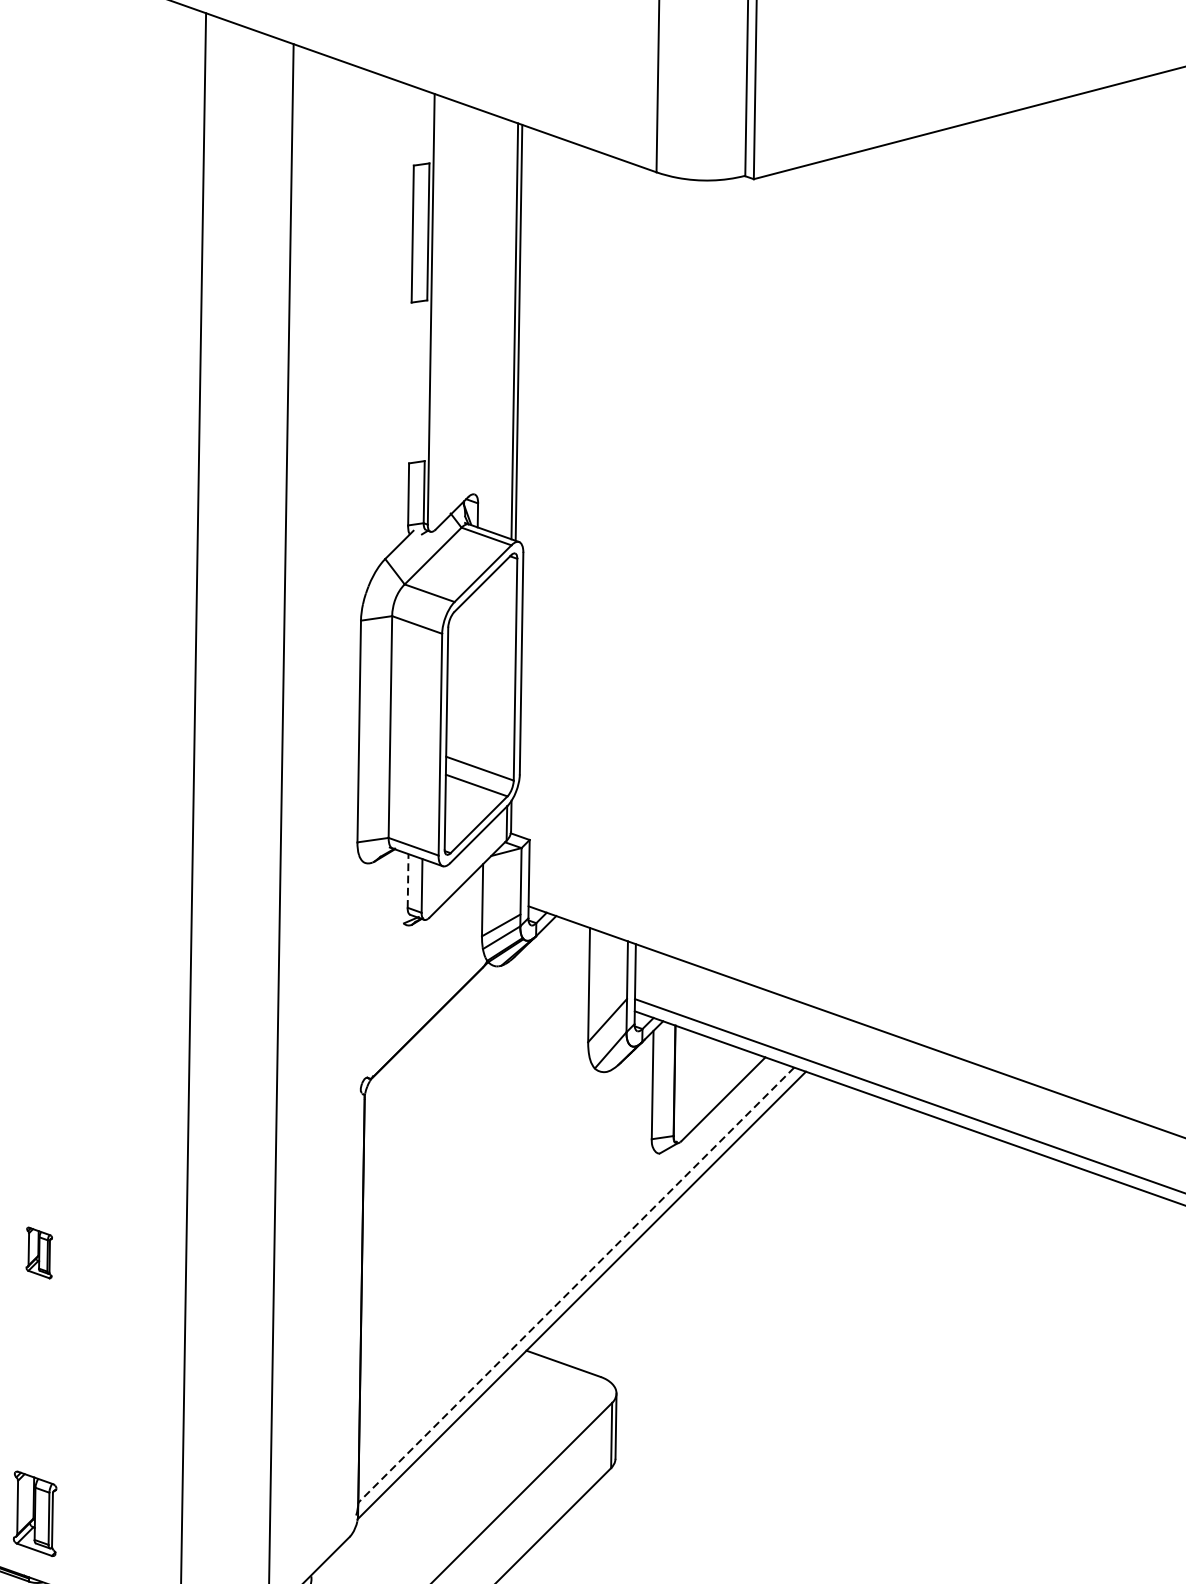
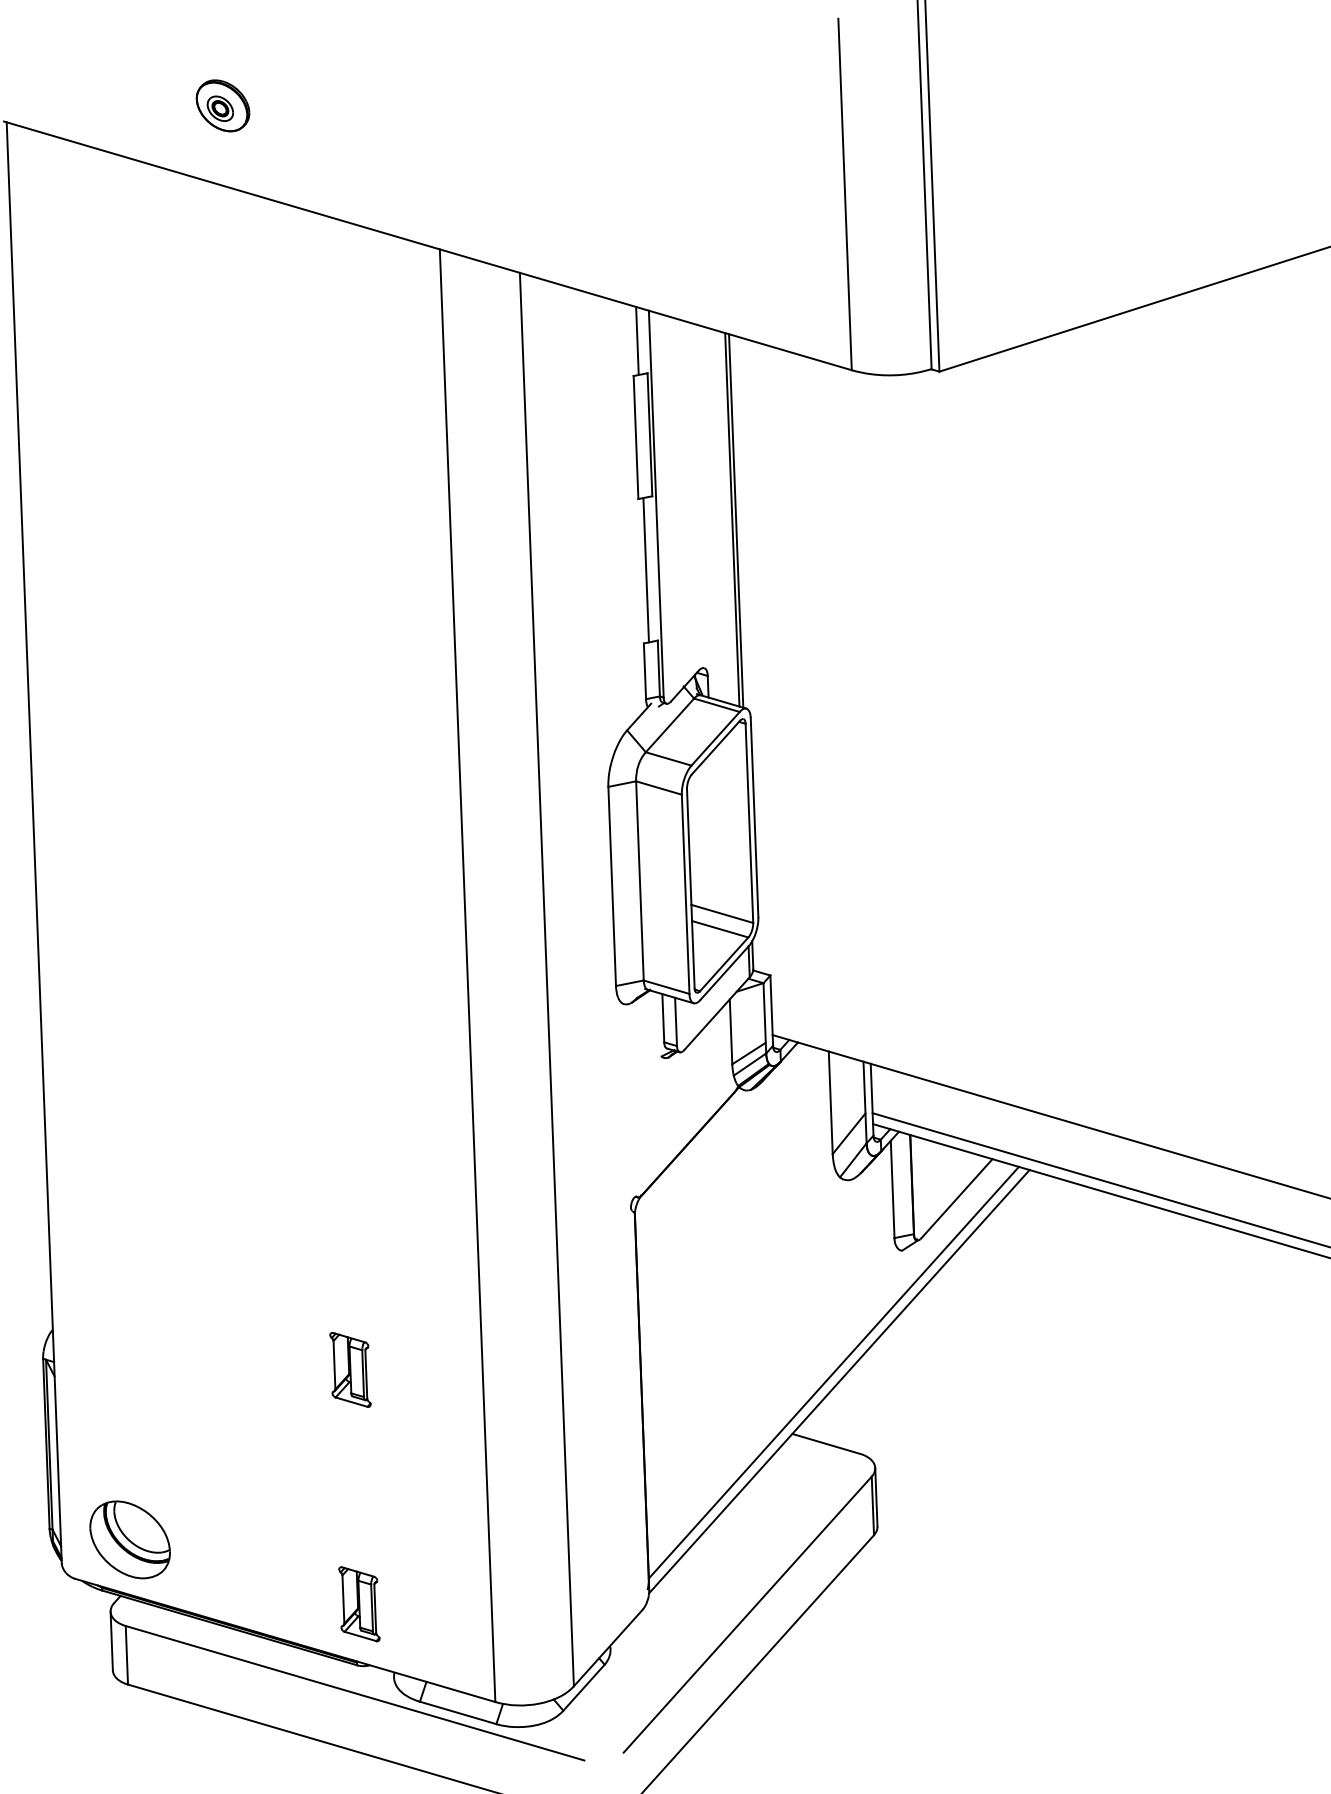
line: (420, 125) -> (637, 339), added
line: (415, 382) -> (645, 570), added
line: (408, 880) -> (663, 1017), dashed -> solid
part: (39, 1252) -> (350, 1369), size x1.67
line: (575, 1284) -> (833, 1372), dashed -> solid

